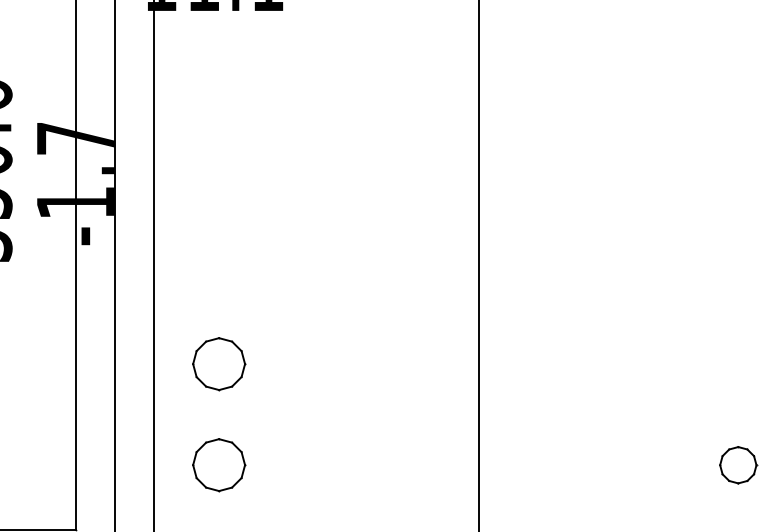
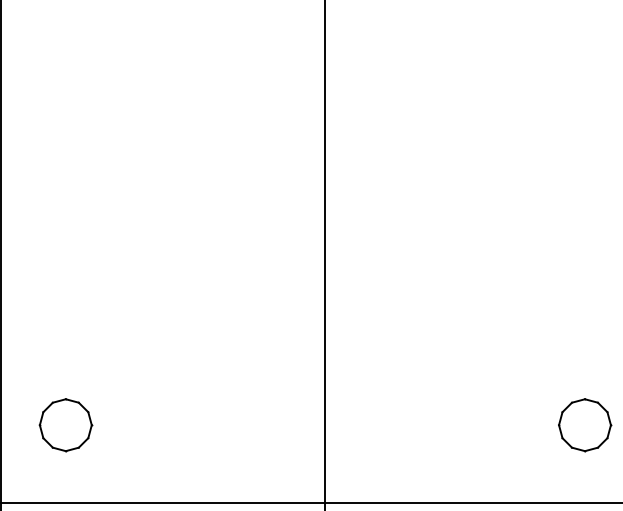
part: (219, 364) -> (66, 324), removed
part: (738, 465) -> (585, 425), size x1.43

